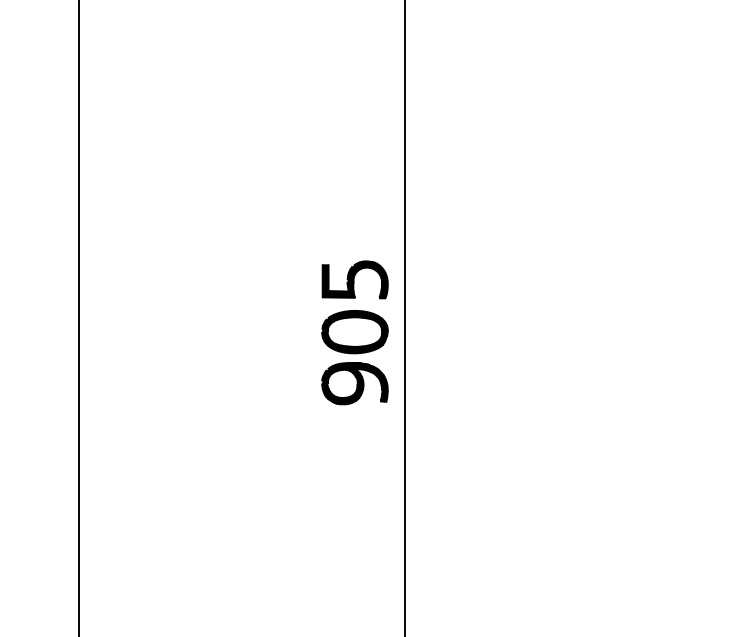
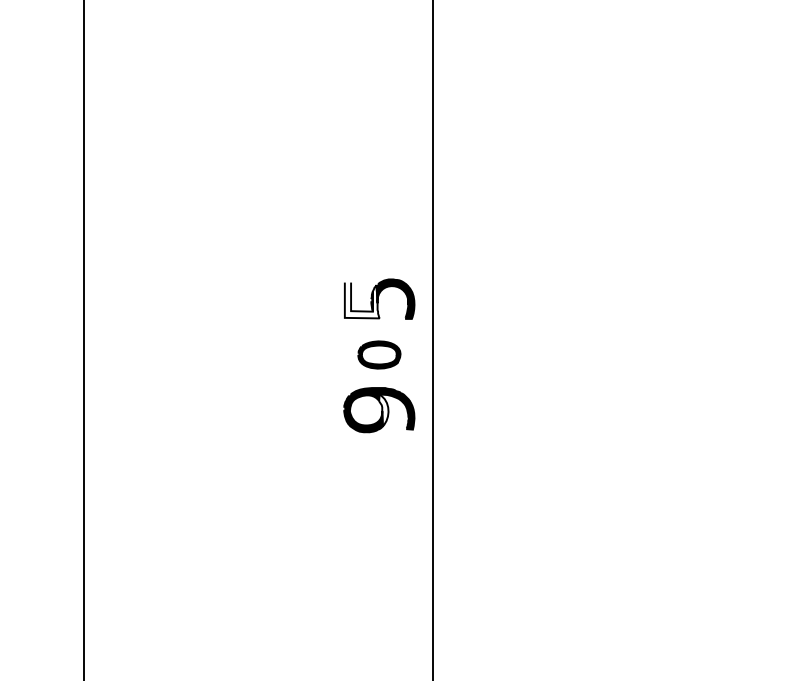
fill: (338, 281) -> (361, 300), removed
part: (355, 331) -> (379, 354), size x0.6
fill: (358, 383) -> (383, 410), removed

